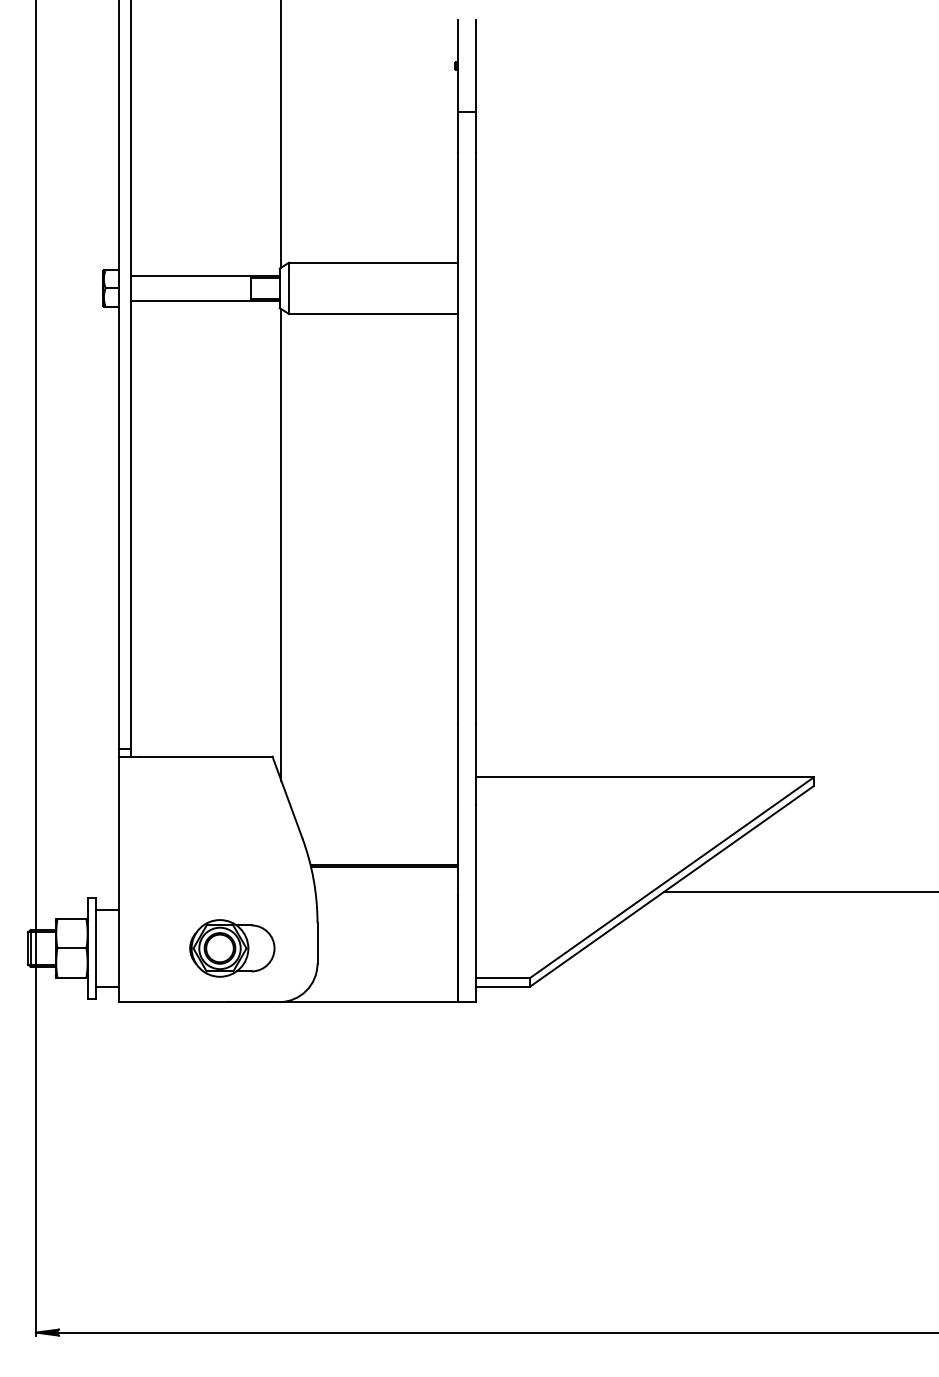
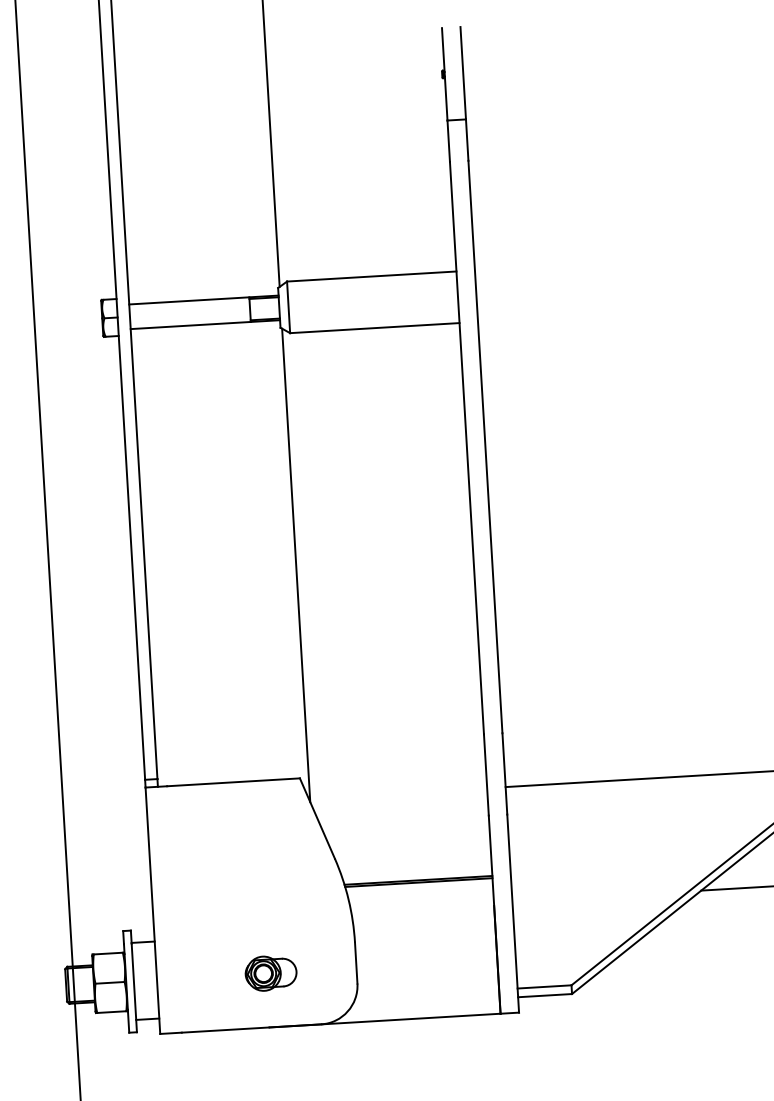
part: (232, 948) -> (271, 973), size x0.6

